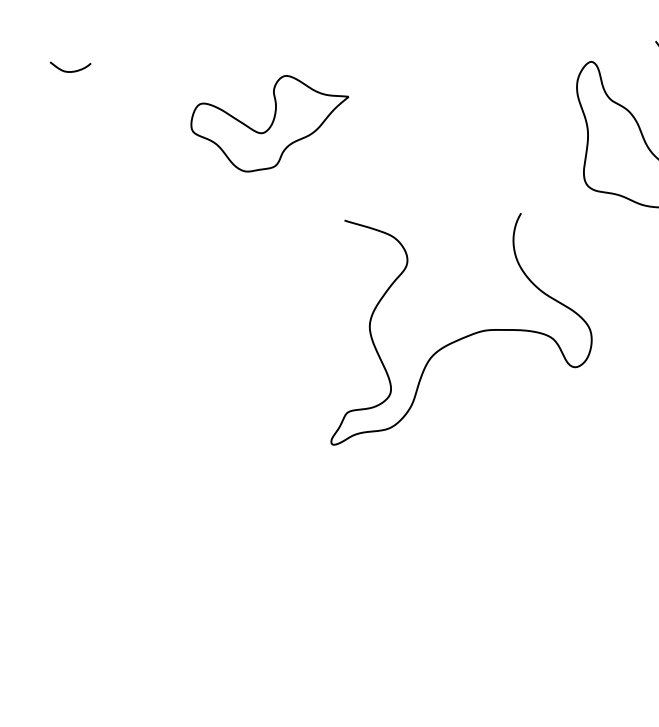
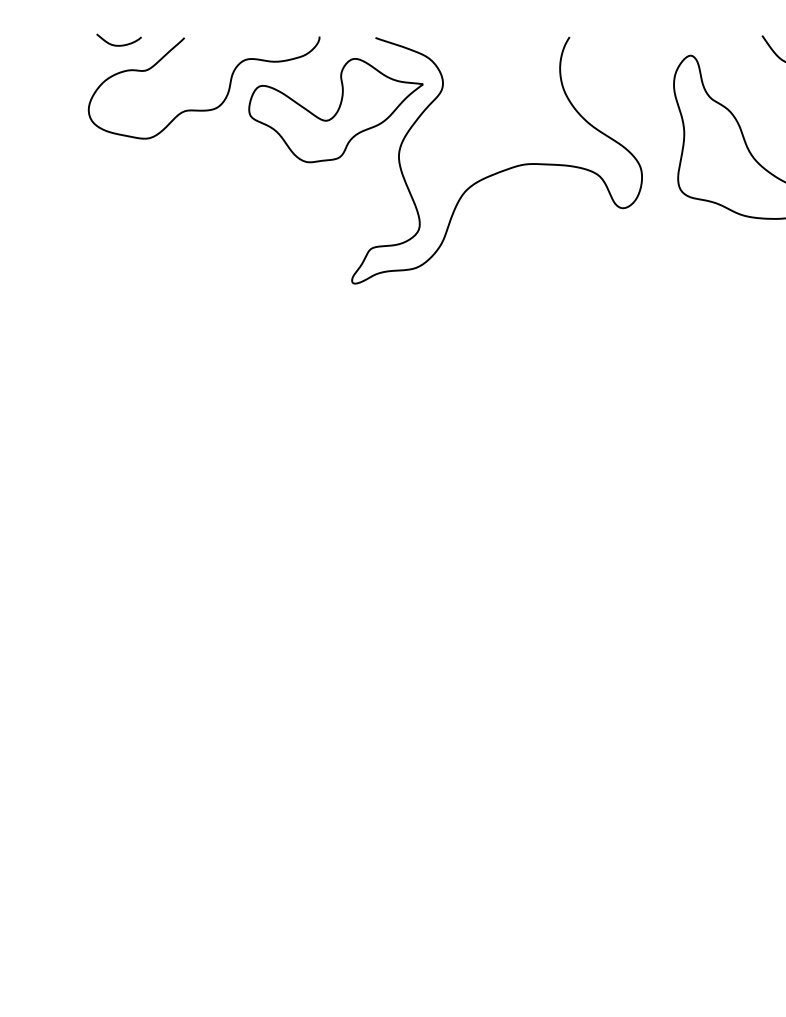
curve: (149, 127) -> (203, 109), added
curve: (462, 336) -> (500, 170), moved

